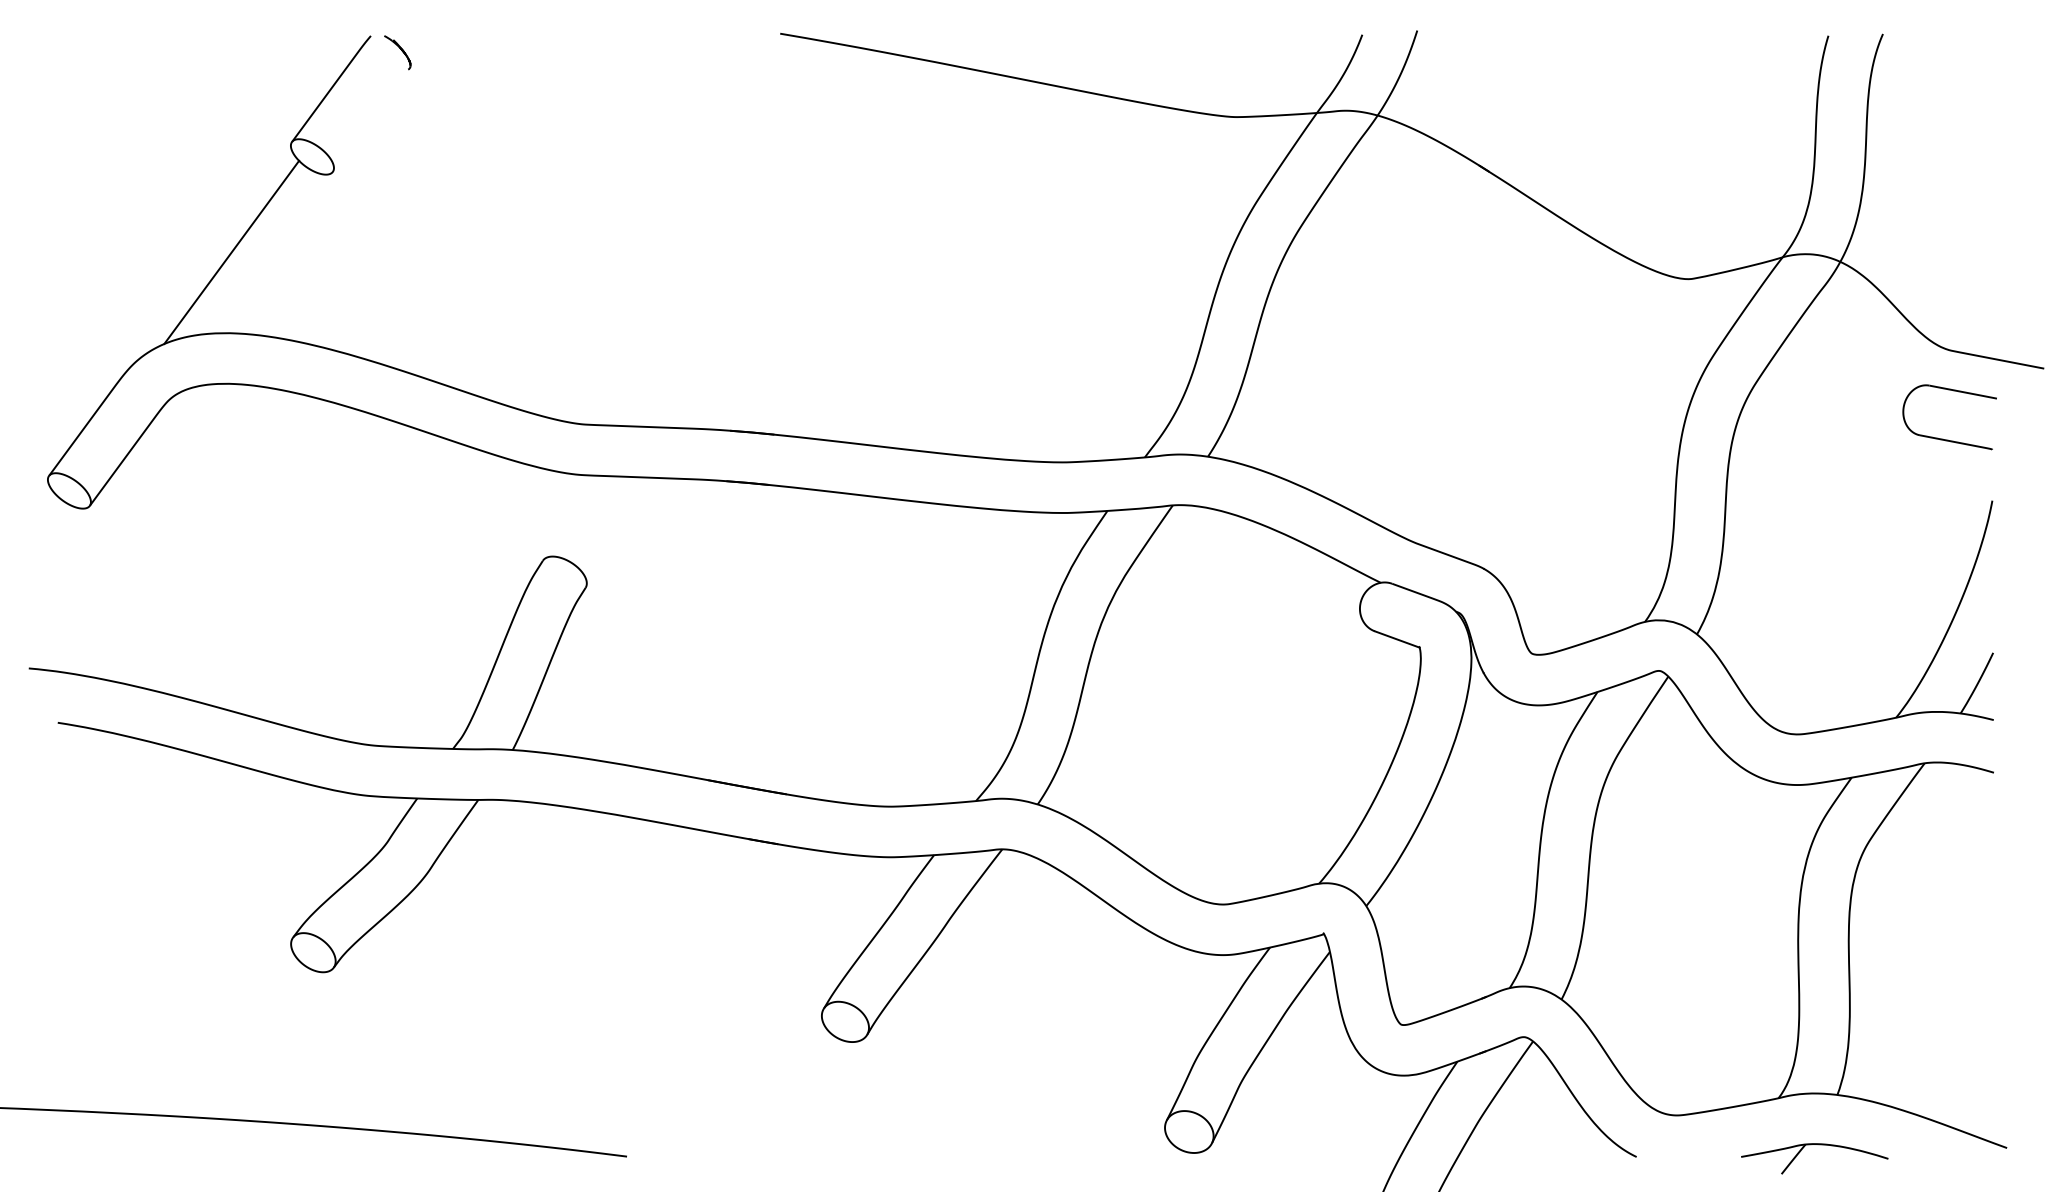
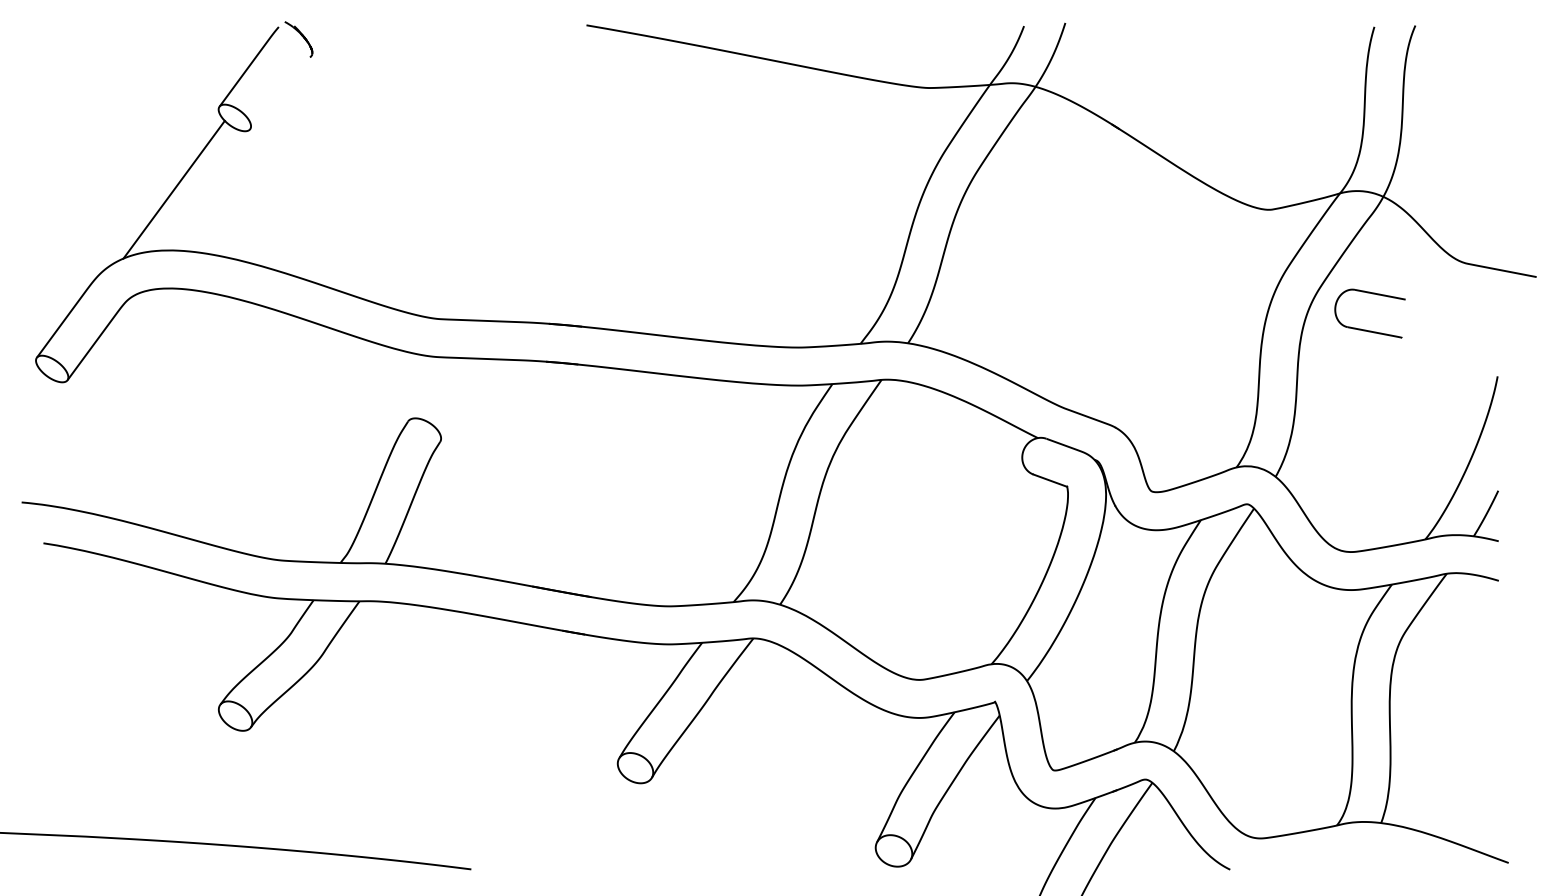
part: (397, 52) -> (298, 39), size x1.4
part: (1943, 438) -> (1365, 329), moved
part: (1810, 1145) -> (1360, 861), removed

